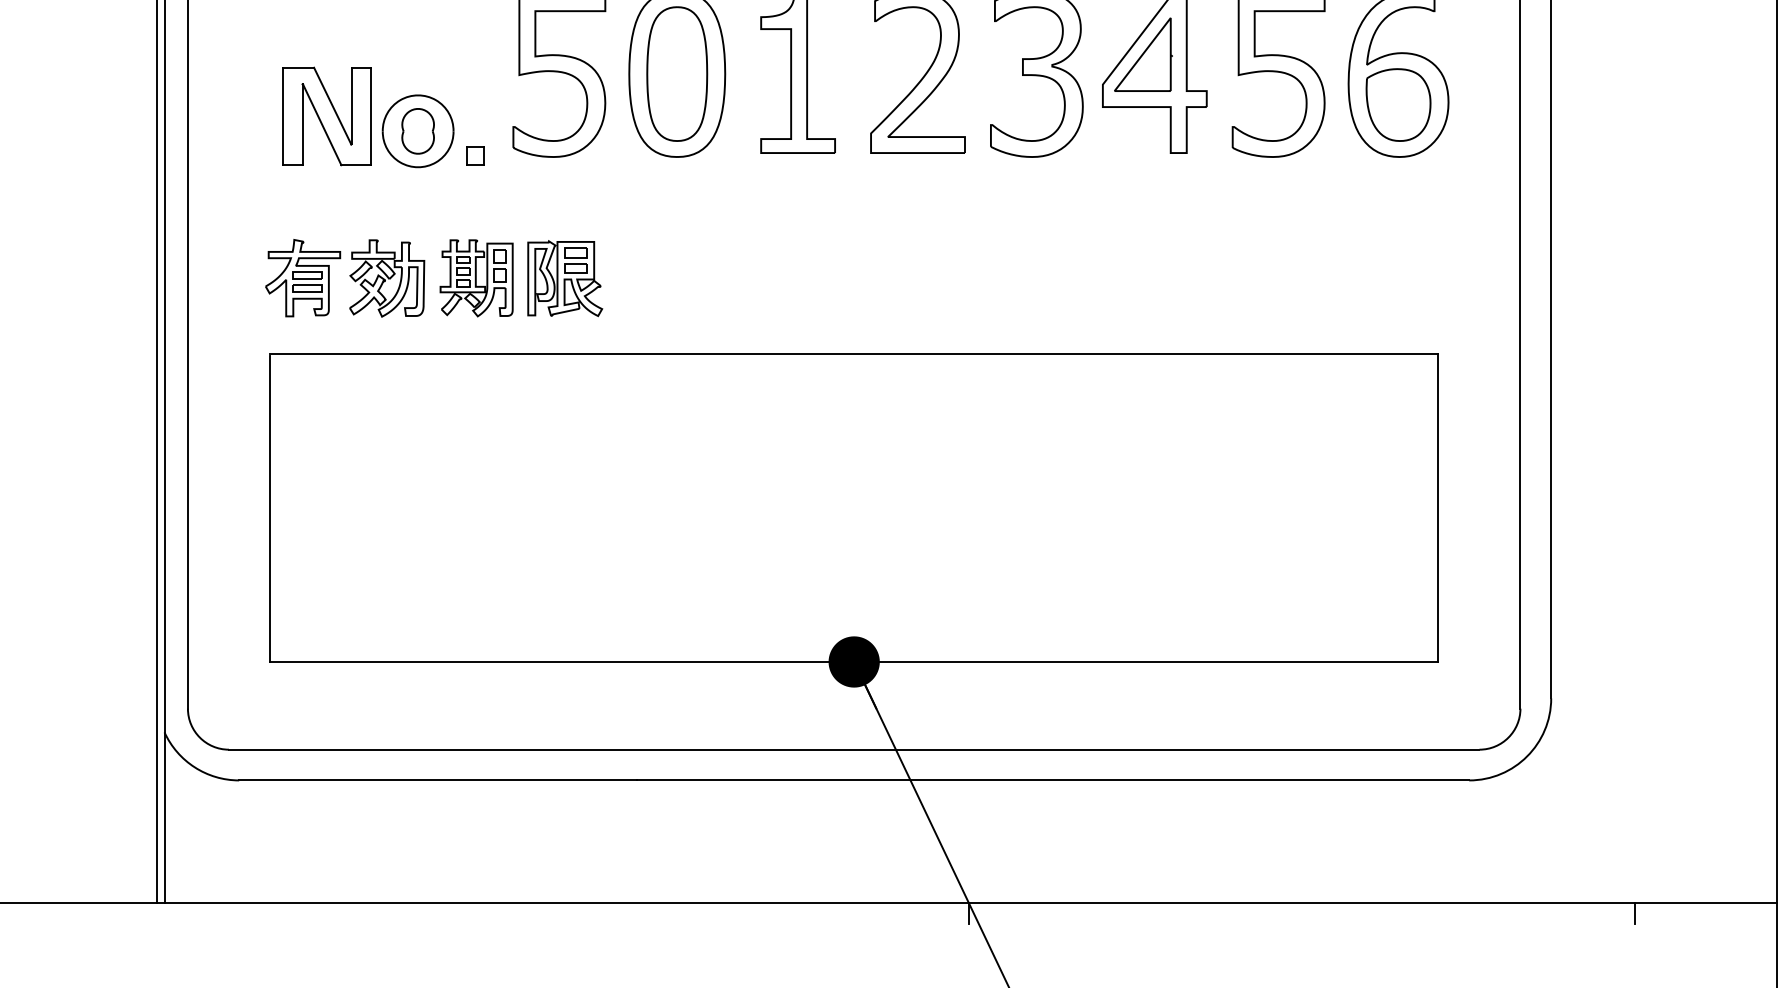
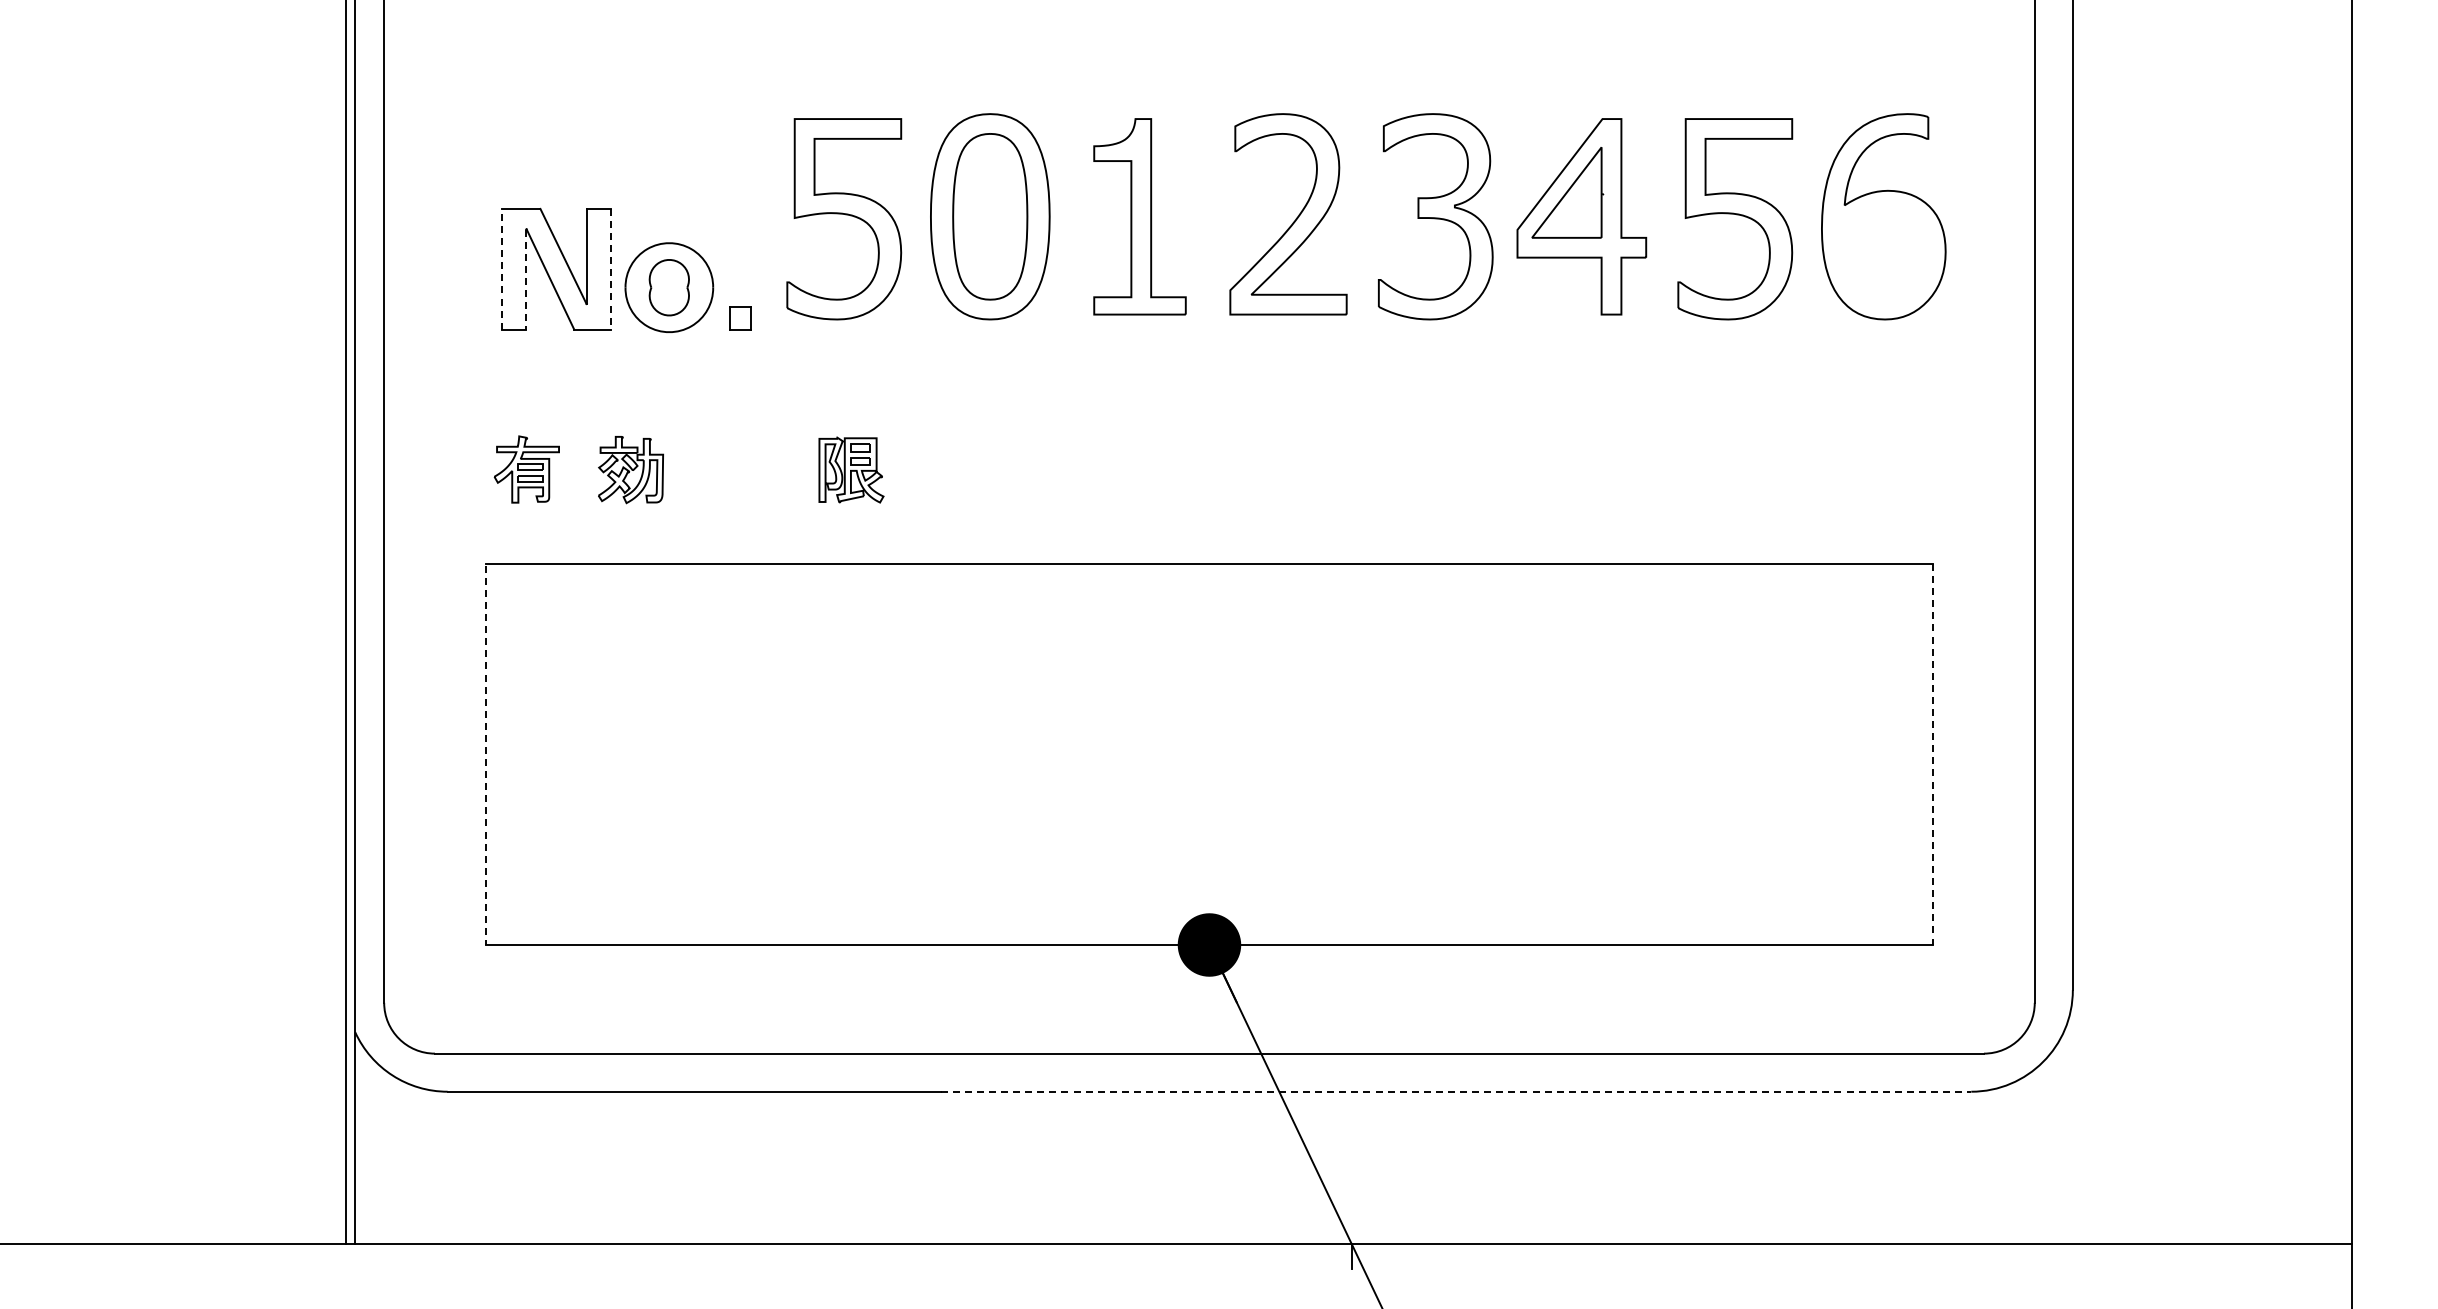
part: (1398, 104) -> (1883, 254), removed
line: (283, 115) -> (502, 268), solid -> dashed
line: (371, 116) -> (611, 269), solid -> dashed
line: (302, 124) -> (526, 279), solid -> dashed
part: (302, 278) -> (526, 469), size x0.7
part: (386, 278) -> (630, 469), size x0.7
part: (476, 278) -> (741, 469), removed
part: (565, 278) -> (851, 469), size x0.7
line: (269, 508) -> (485, 755), solid -> dashed
line: (1438, 508) -> (1933, 755), solid -> dashed
line: (1053, 780) -> (1456, 1091), solid -> dashed
line: (1635, 913) -> (2177, 1256), removed

